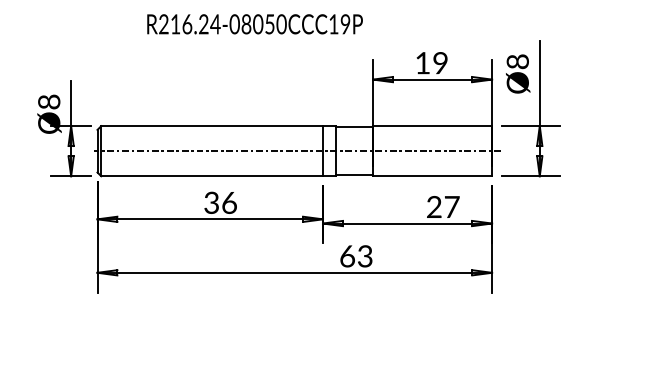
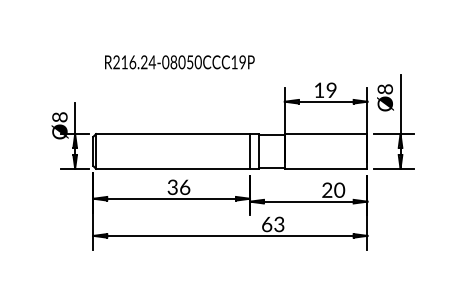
text: (254, 24) -> (179, 62), moved
line: (296, 151) -> (231, 151), removed
text: (451, 206) -> (339, 189), 27 -> 20

